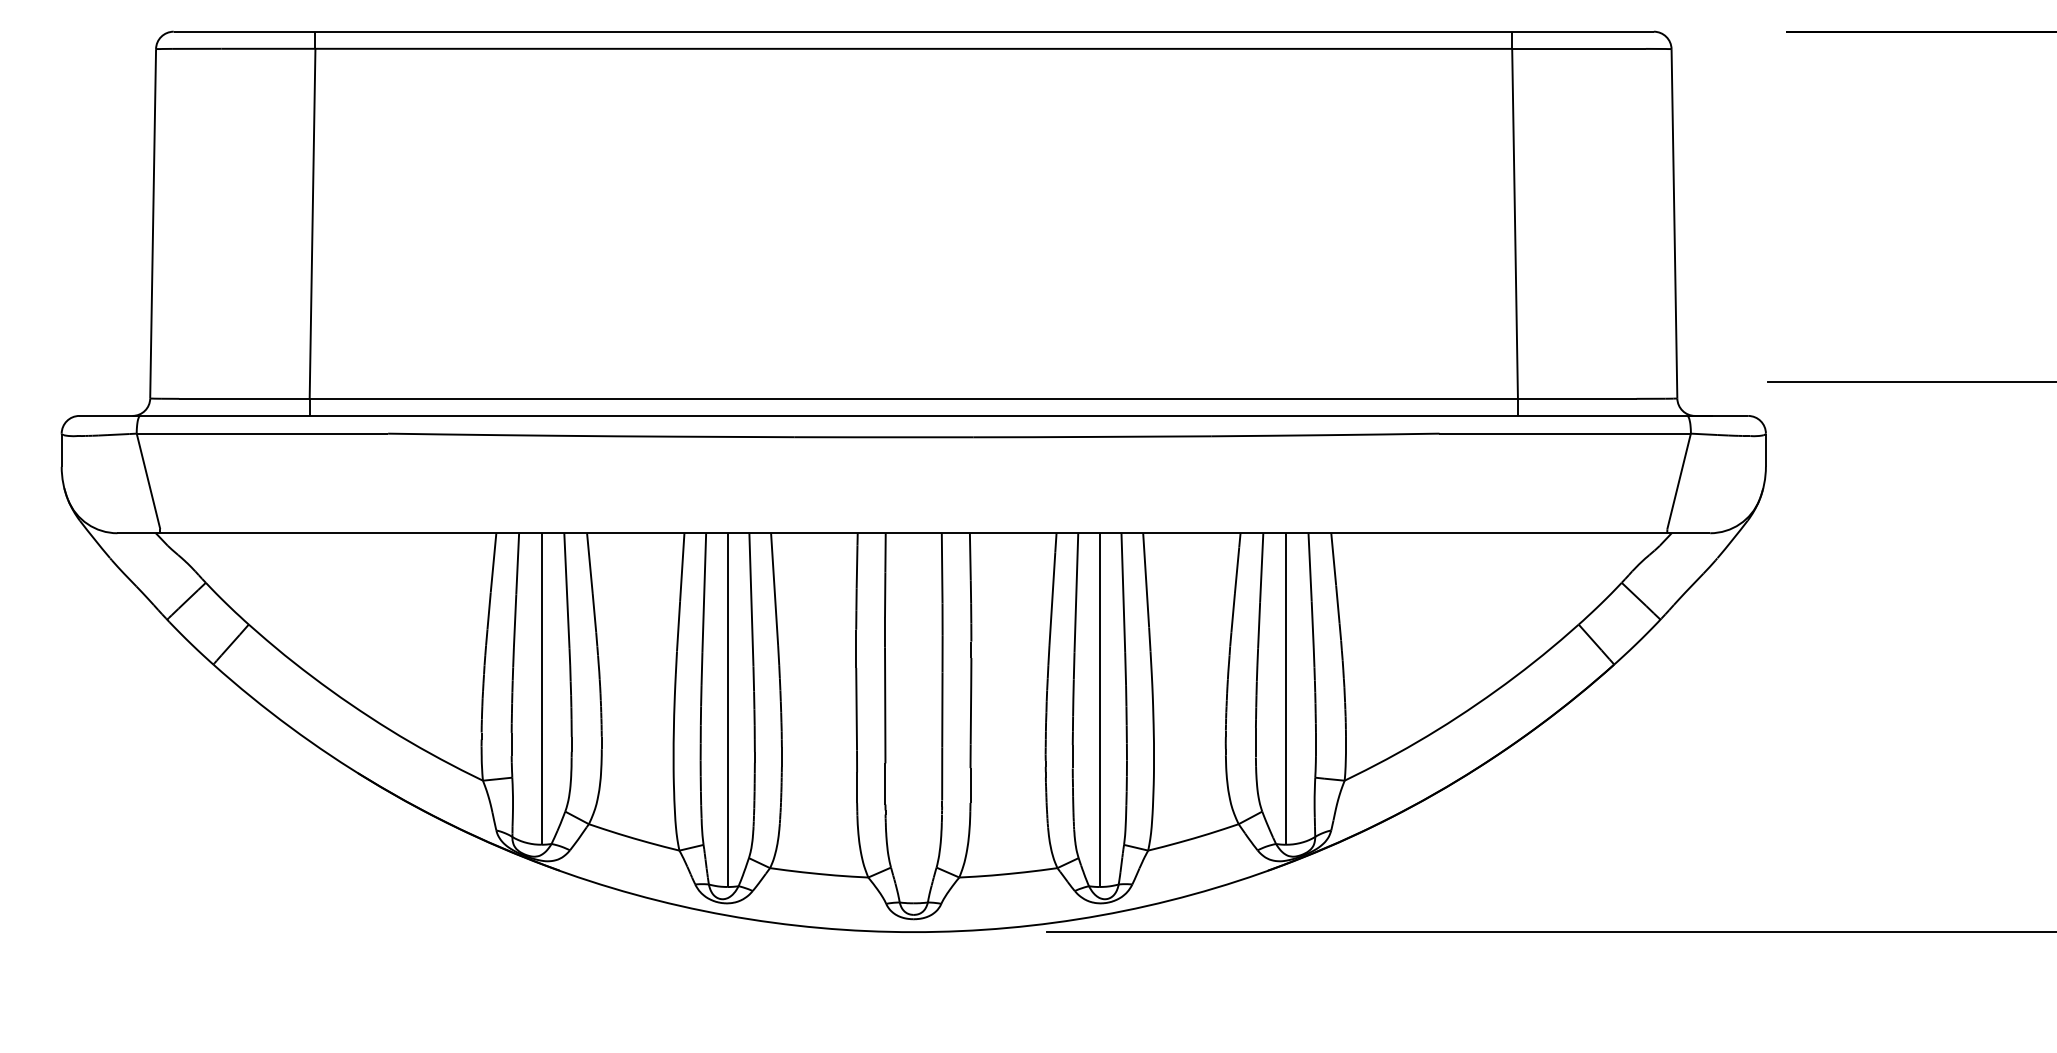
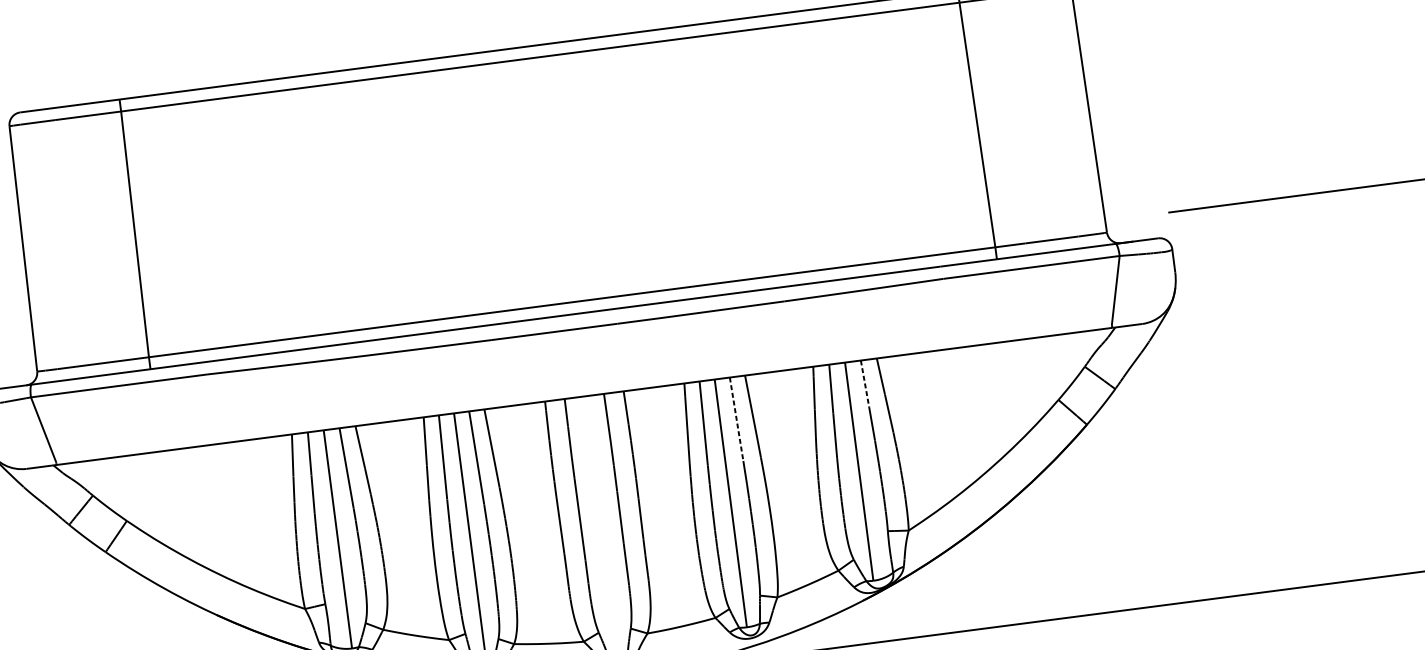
line: (1310, 567) -> (865, 384), solid -> dashed
line: (1123, 593) -> (736, 419), solid -> dashed

